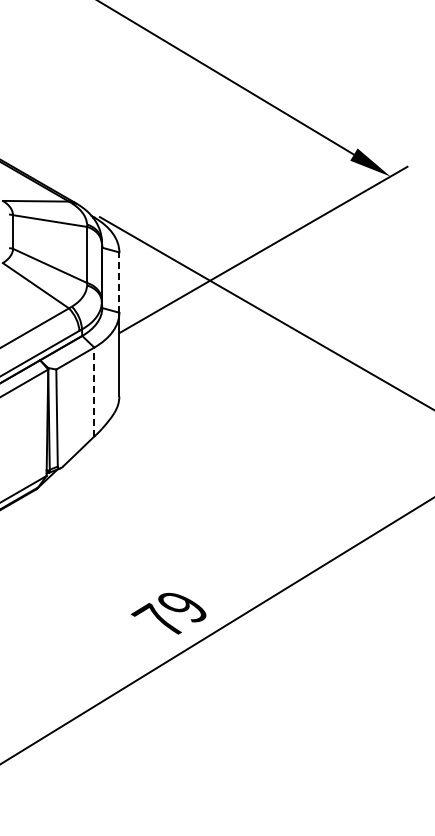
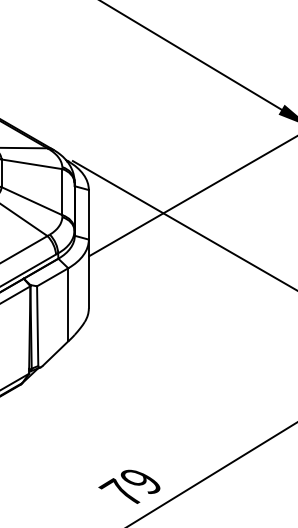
line: (119, 282) -> (88, 214), dashed -> solid
line: (94, 391) -> (68, 304), dashed -> solid

